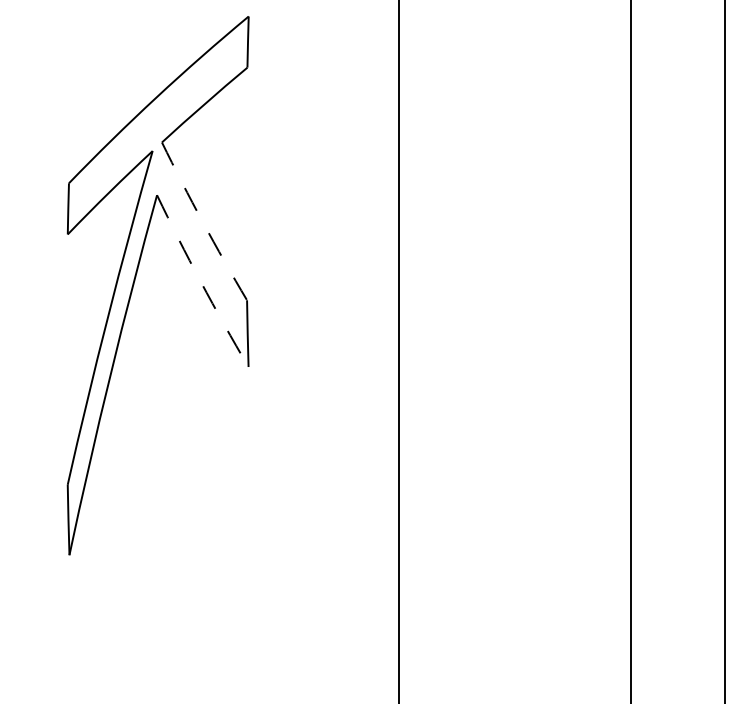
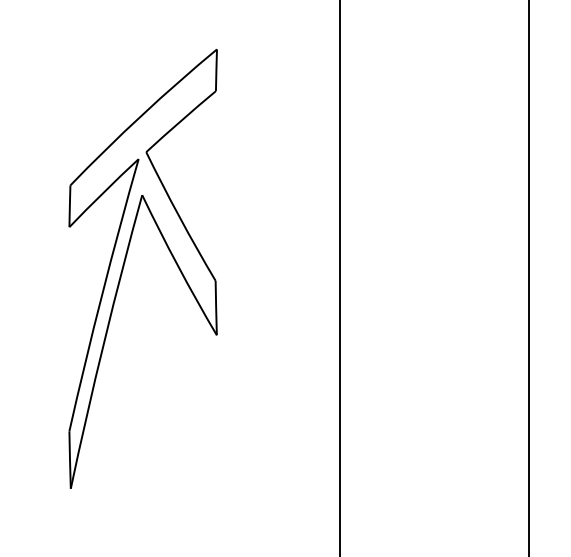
arc: (202, 222) -> (179, 217), dashed -> solid
arc: (200, 282) -> (177, 266), dashed -> solid

